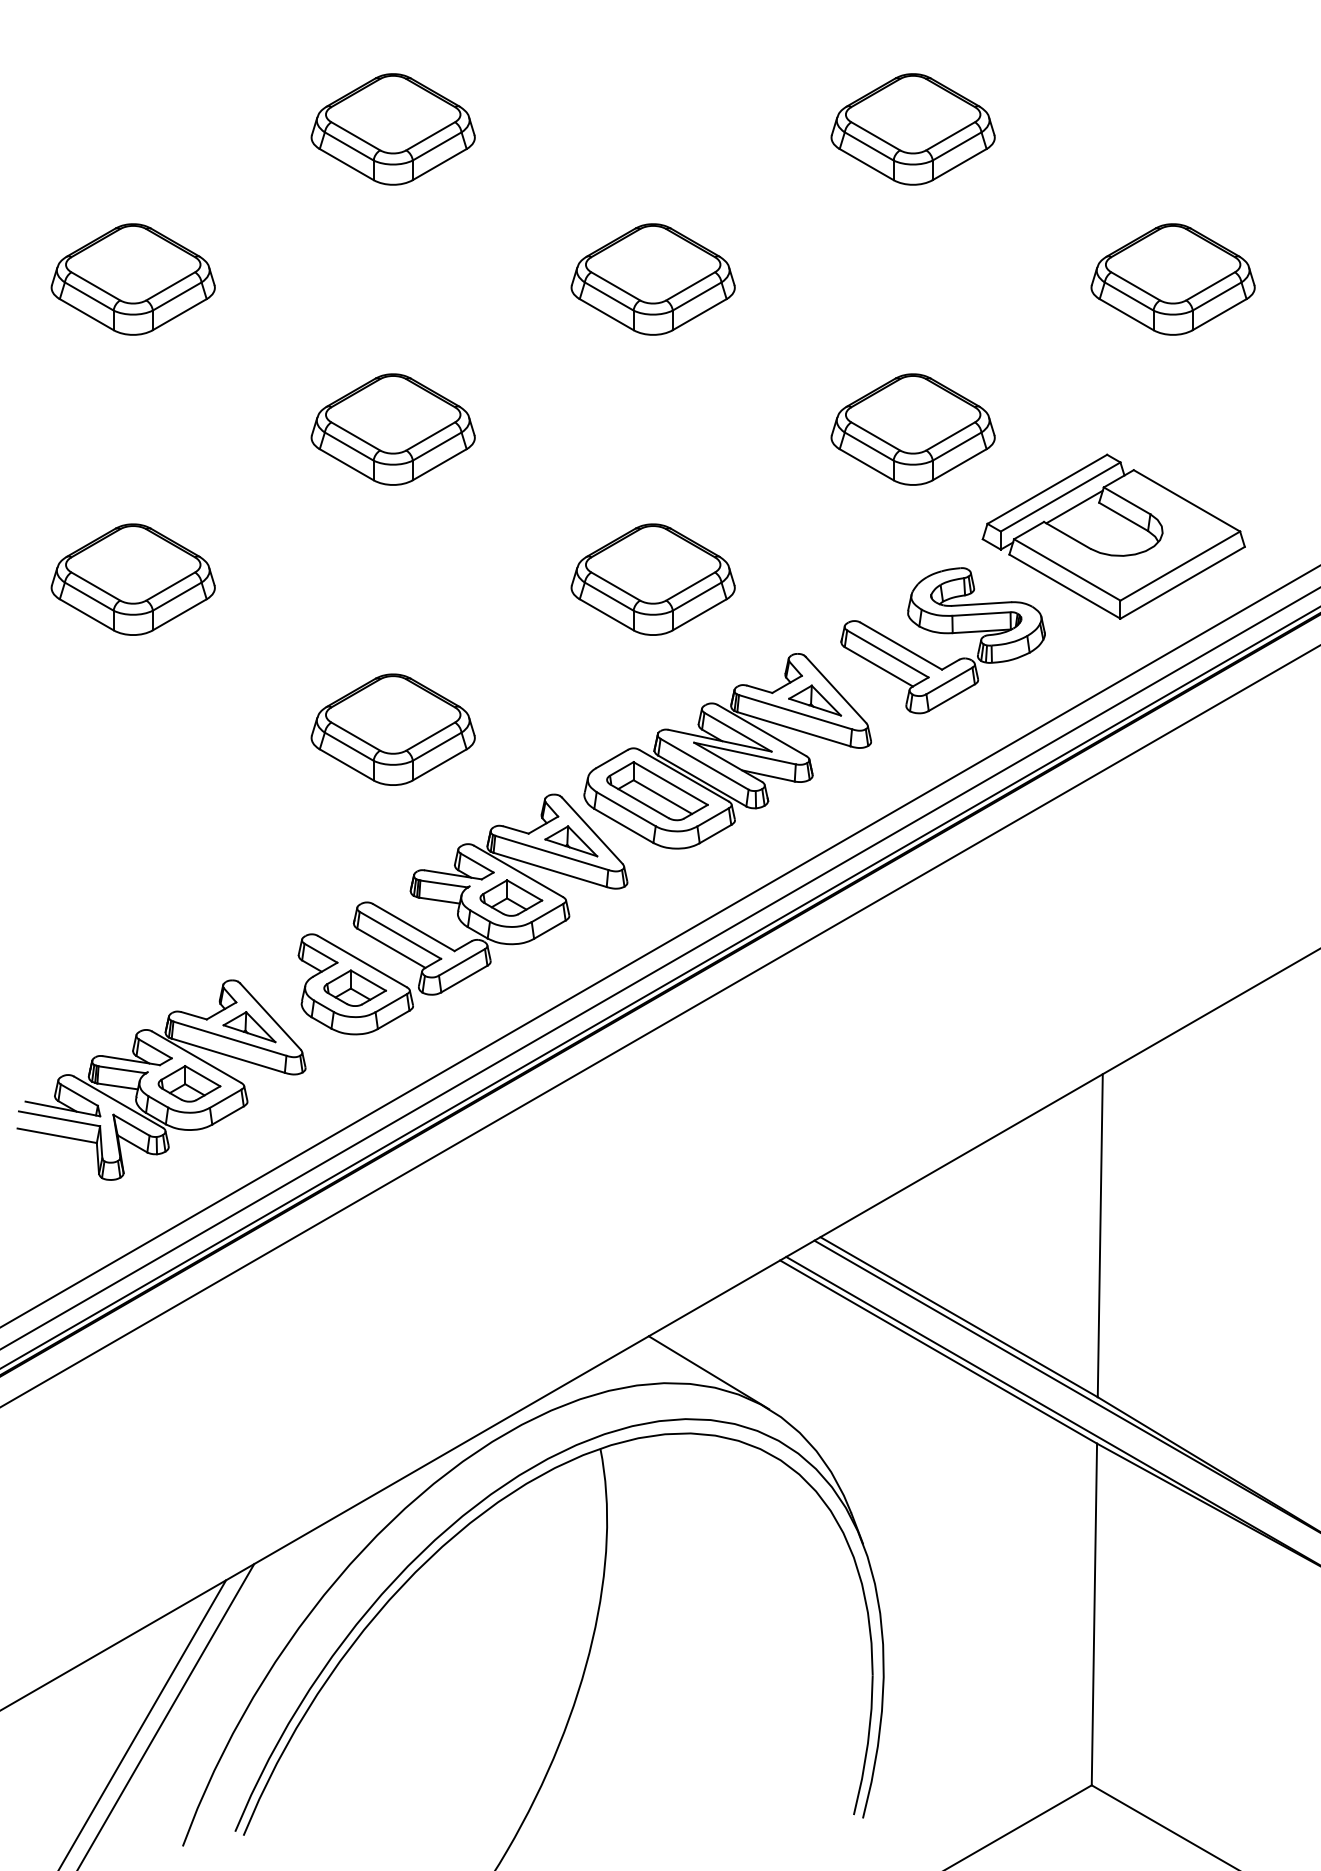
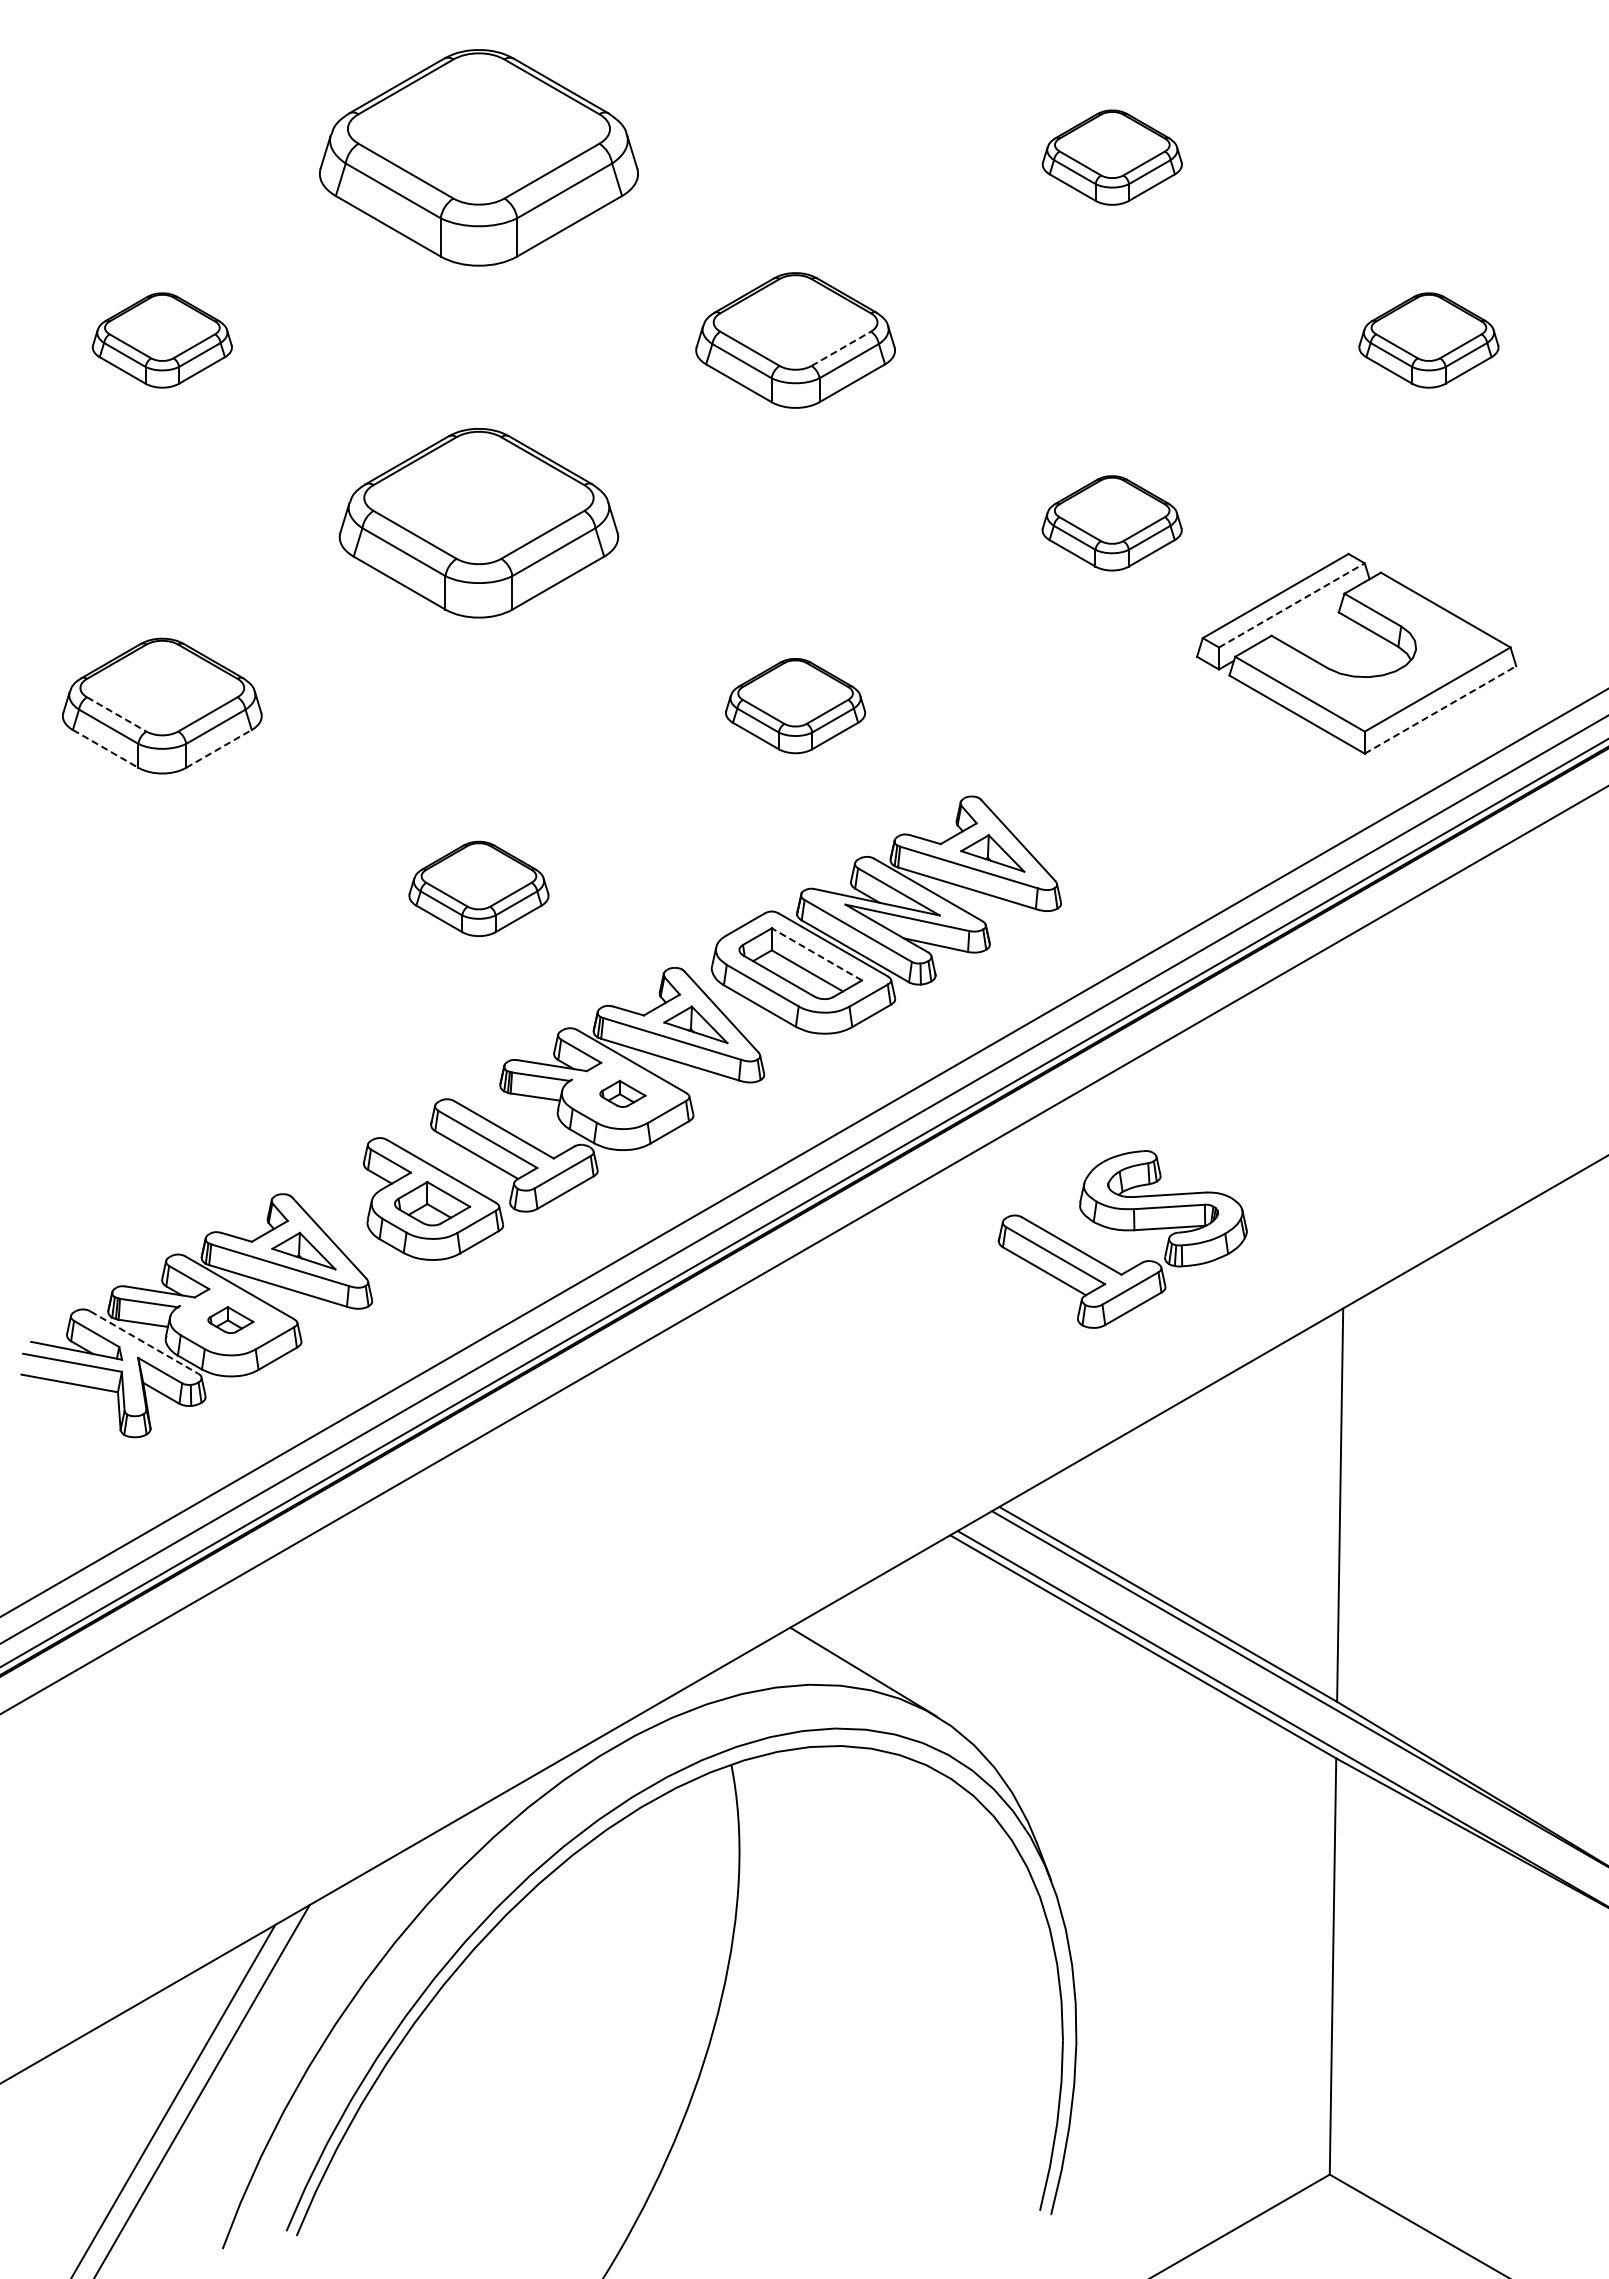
part: (392, 129) -> (478, 157), size x1.6
part: (913, 129) -> (1112, 157), size x0.7
part: (133, 279) -> (162, 340), size x0.7
part: (1172, 279) -> (1428, 340), size x0.7
line: (690, 286) -> (841, 348), solid -> dashed
part: (392, 429) -> (478, 523), size x1.4
part: (912, 429) -> (1111, 523), size x0.7
line: (1061, 497) -> (1292, 605), solid -> dashed
line: (1074, 506) -> (1308, 617), removed
part: (653, 579) -> (795, 705), size x0.7
line: (1182, 582) -> (1440, 709), solid -> dashed
line: (96, 586) -> (117, 714), solid -> dashed
line: (86, 614) -> (105, 748), solid -> dashed
line: (180, 614) -> (219, 748), solid -> dashed
part: (942, 634) -> (1122, 1231), moved
part: (392, 729) -> (478, 888), size x0.7
line: (670, 783) -> (816, 954), solid -> dashed
part: (511, 897) -> (622, 1093), size x0.6
part: (189, 1083) -> (230, 1319), size x0.6
line: (118, 1102) -> (144, 1342), solid -> dashed

